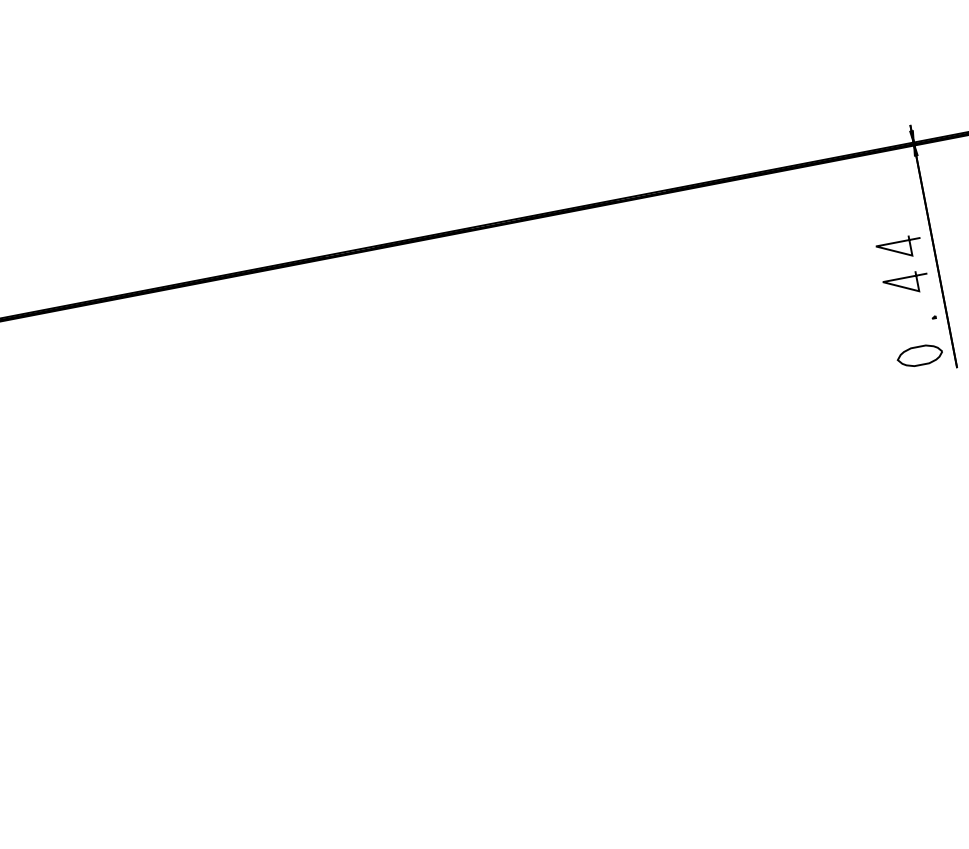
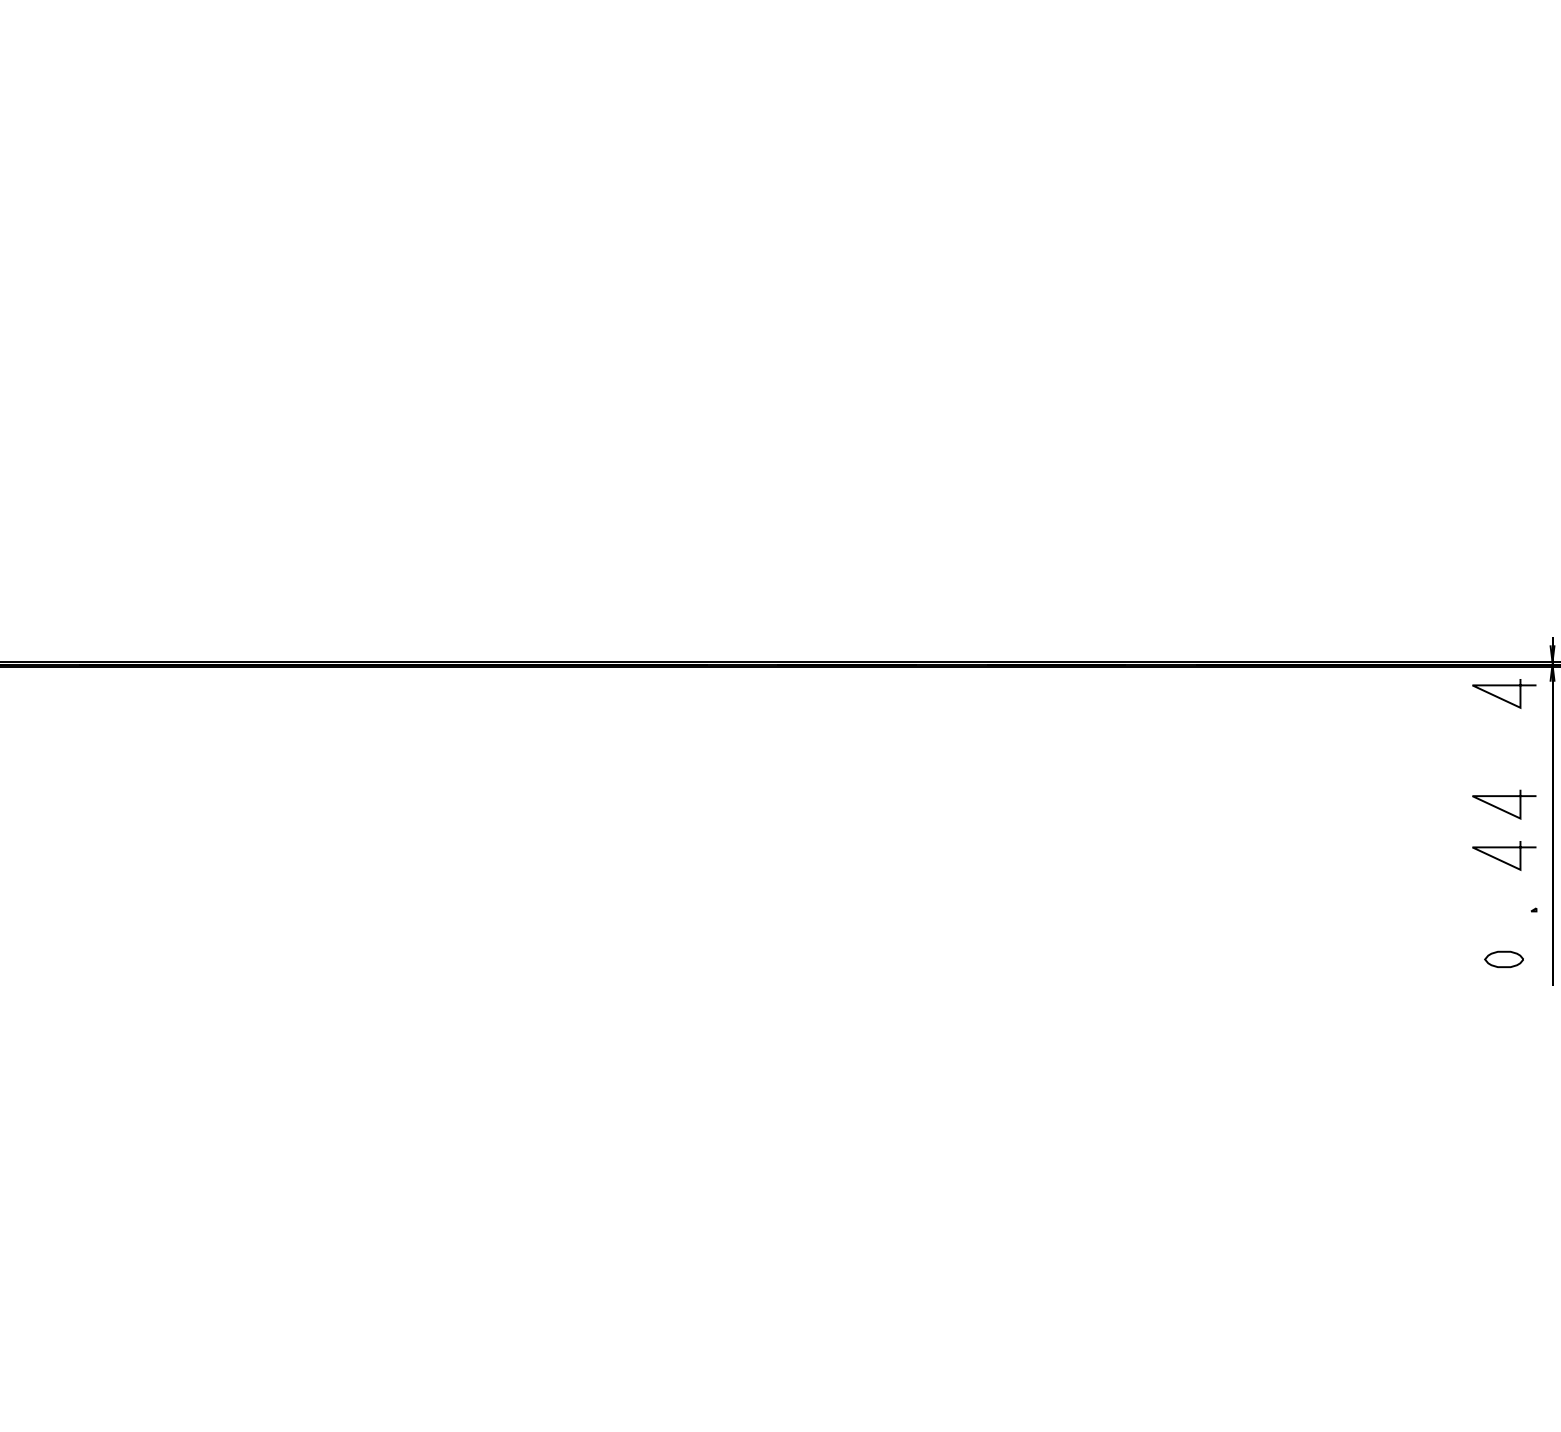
line: (882, 173) -> (1501, 697), added
part: (919, 355) -> (1503, 959), size x0.6

